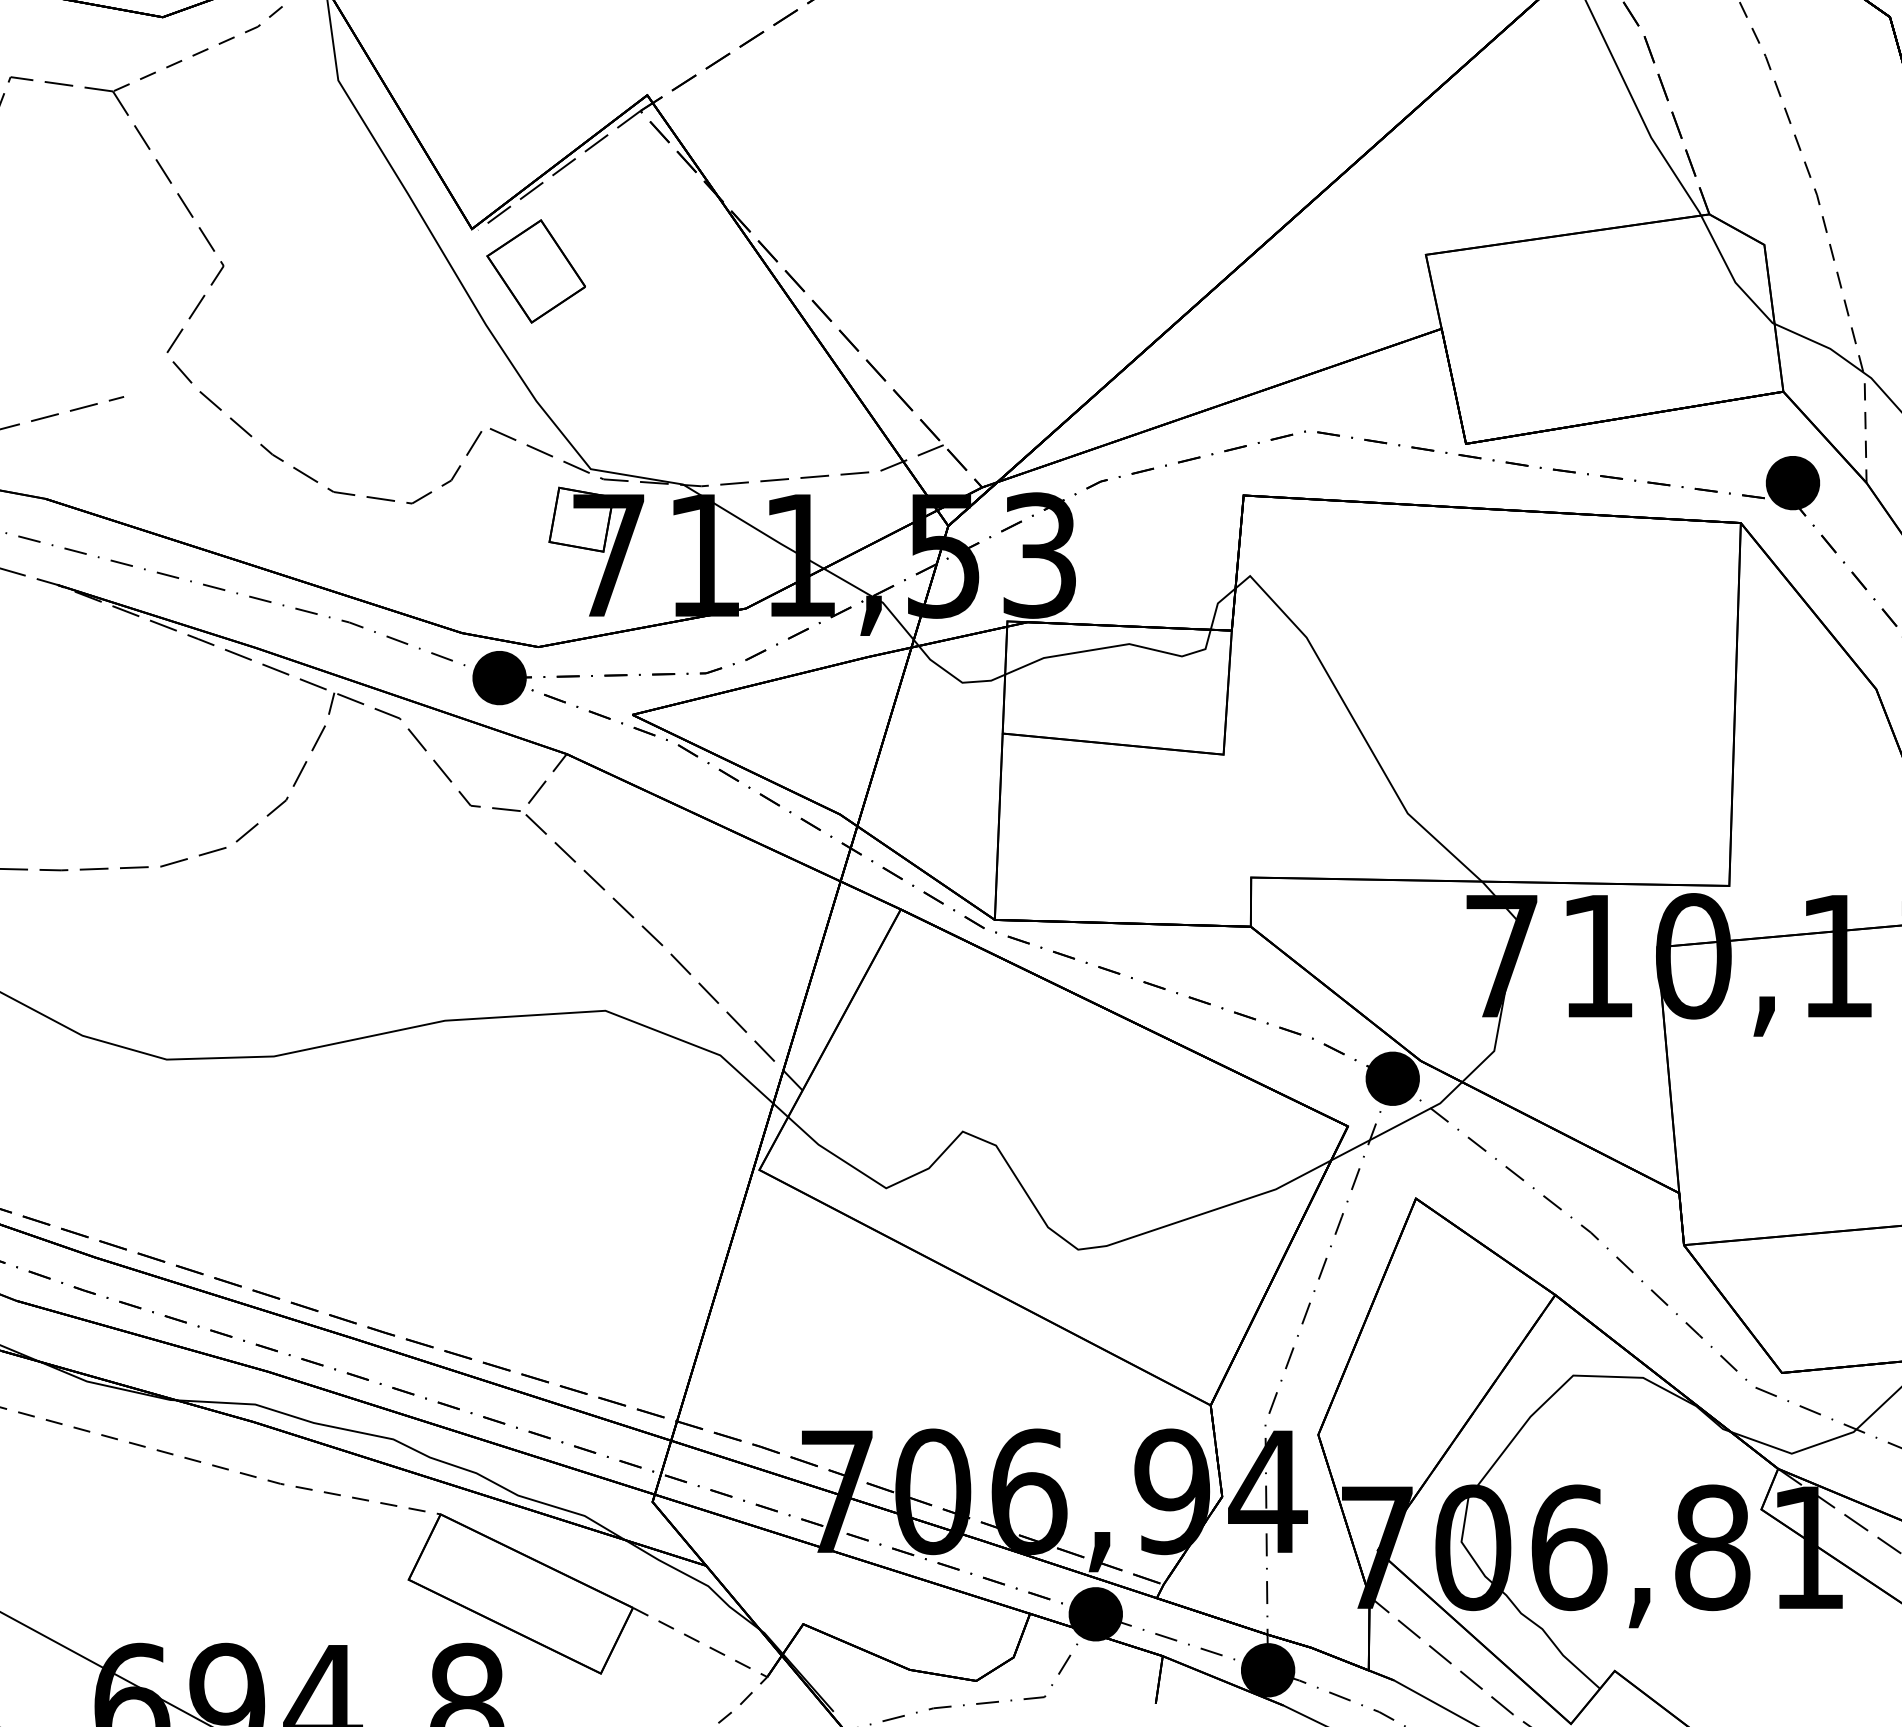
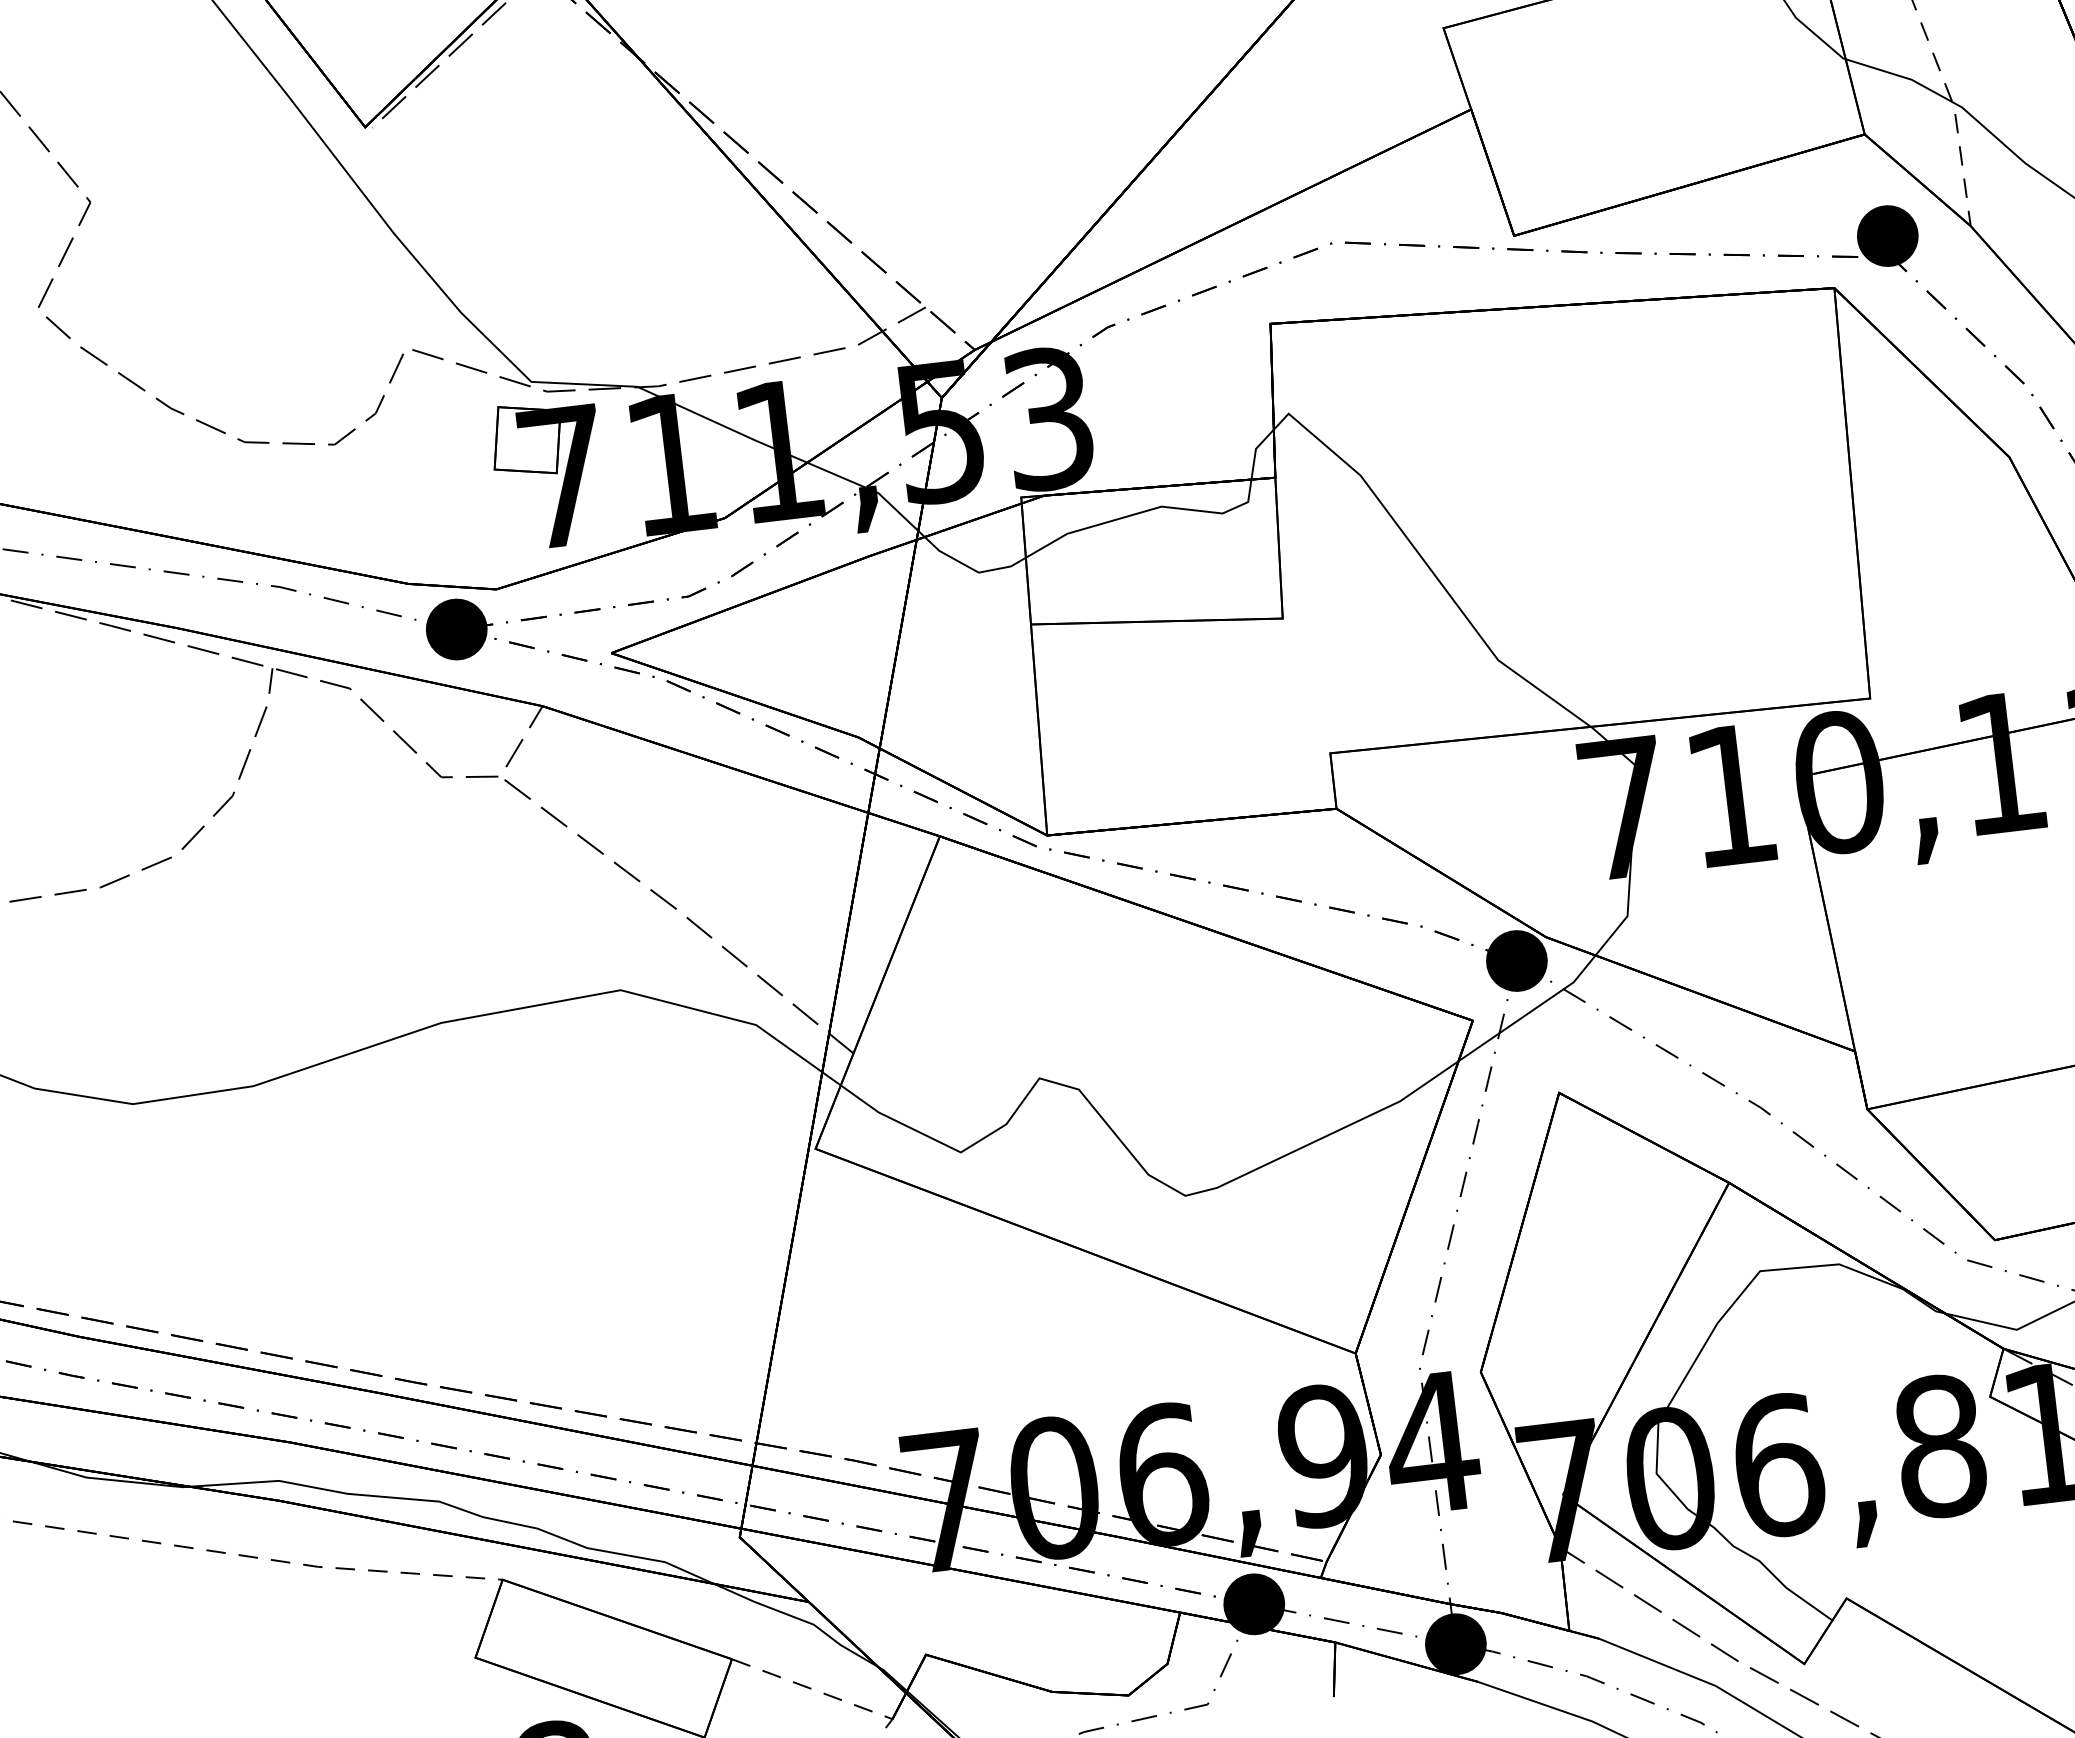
part: (535, 271) -> (442, 166), removed

